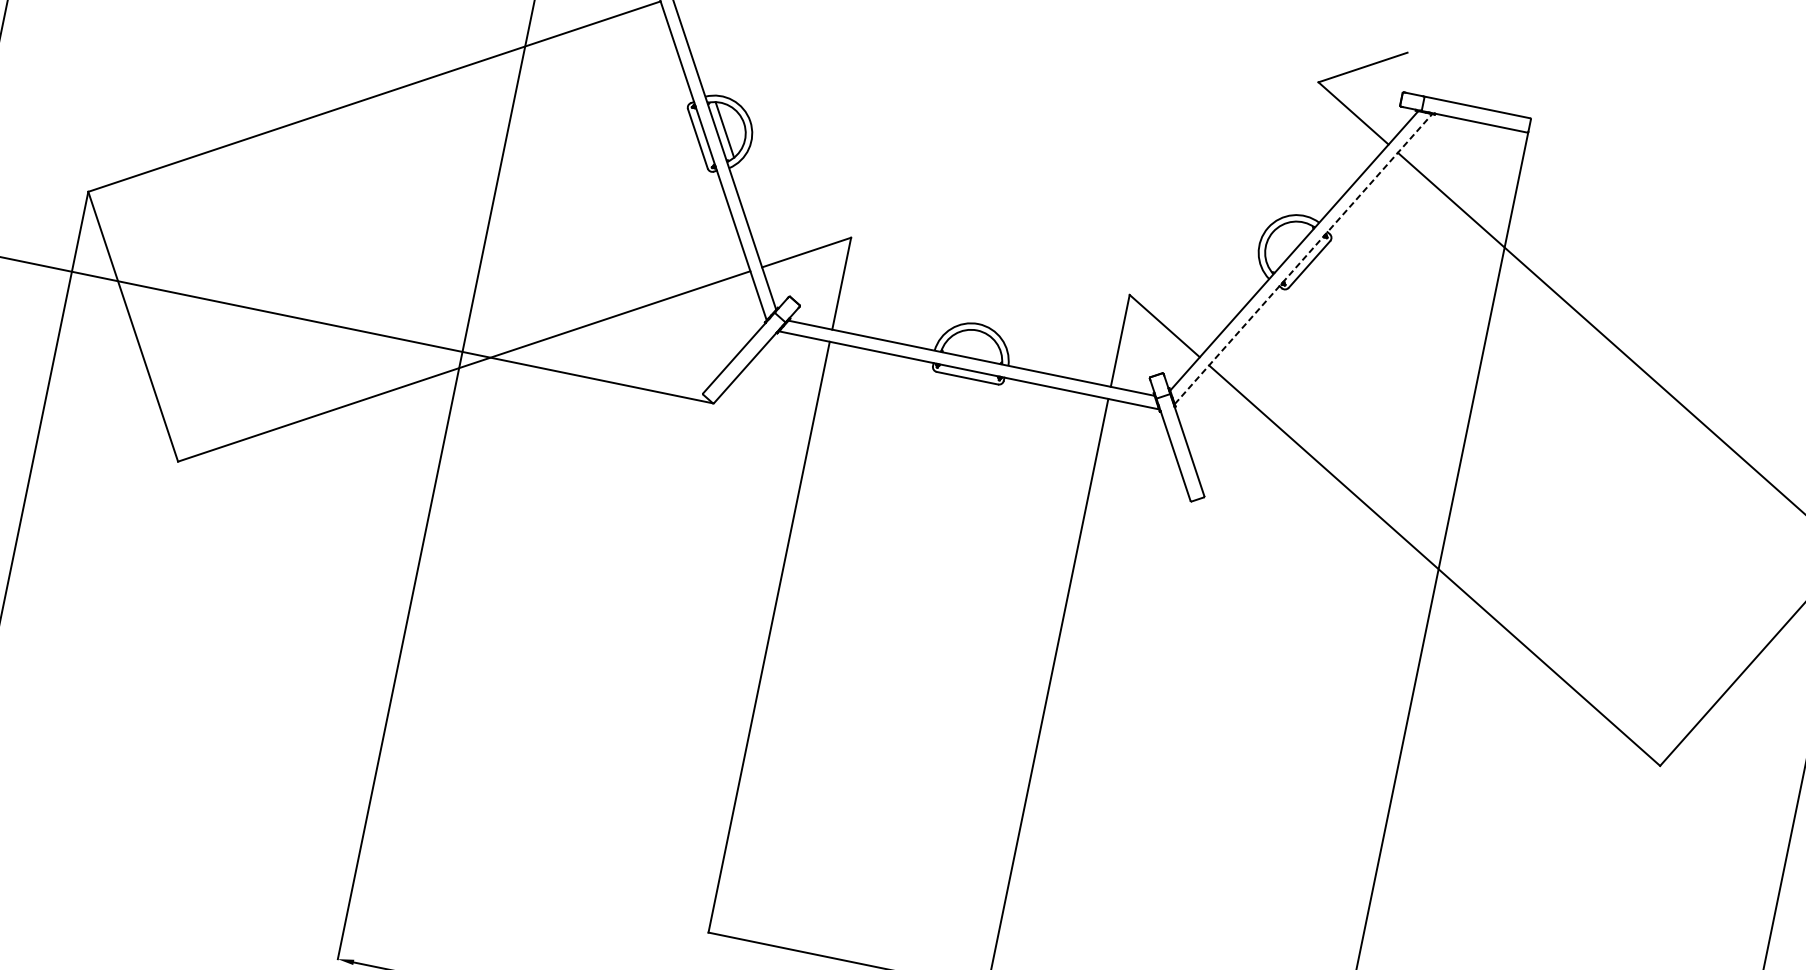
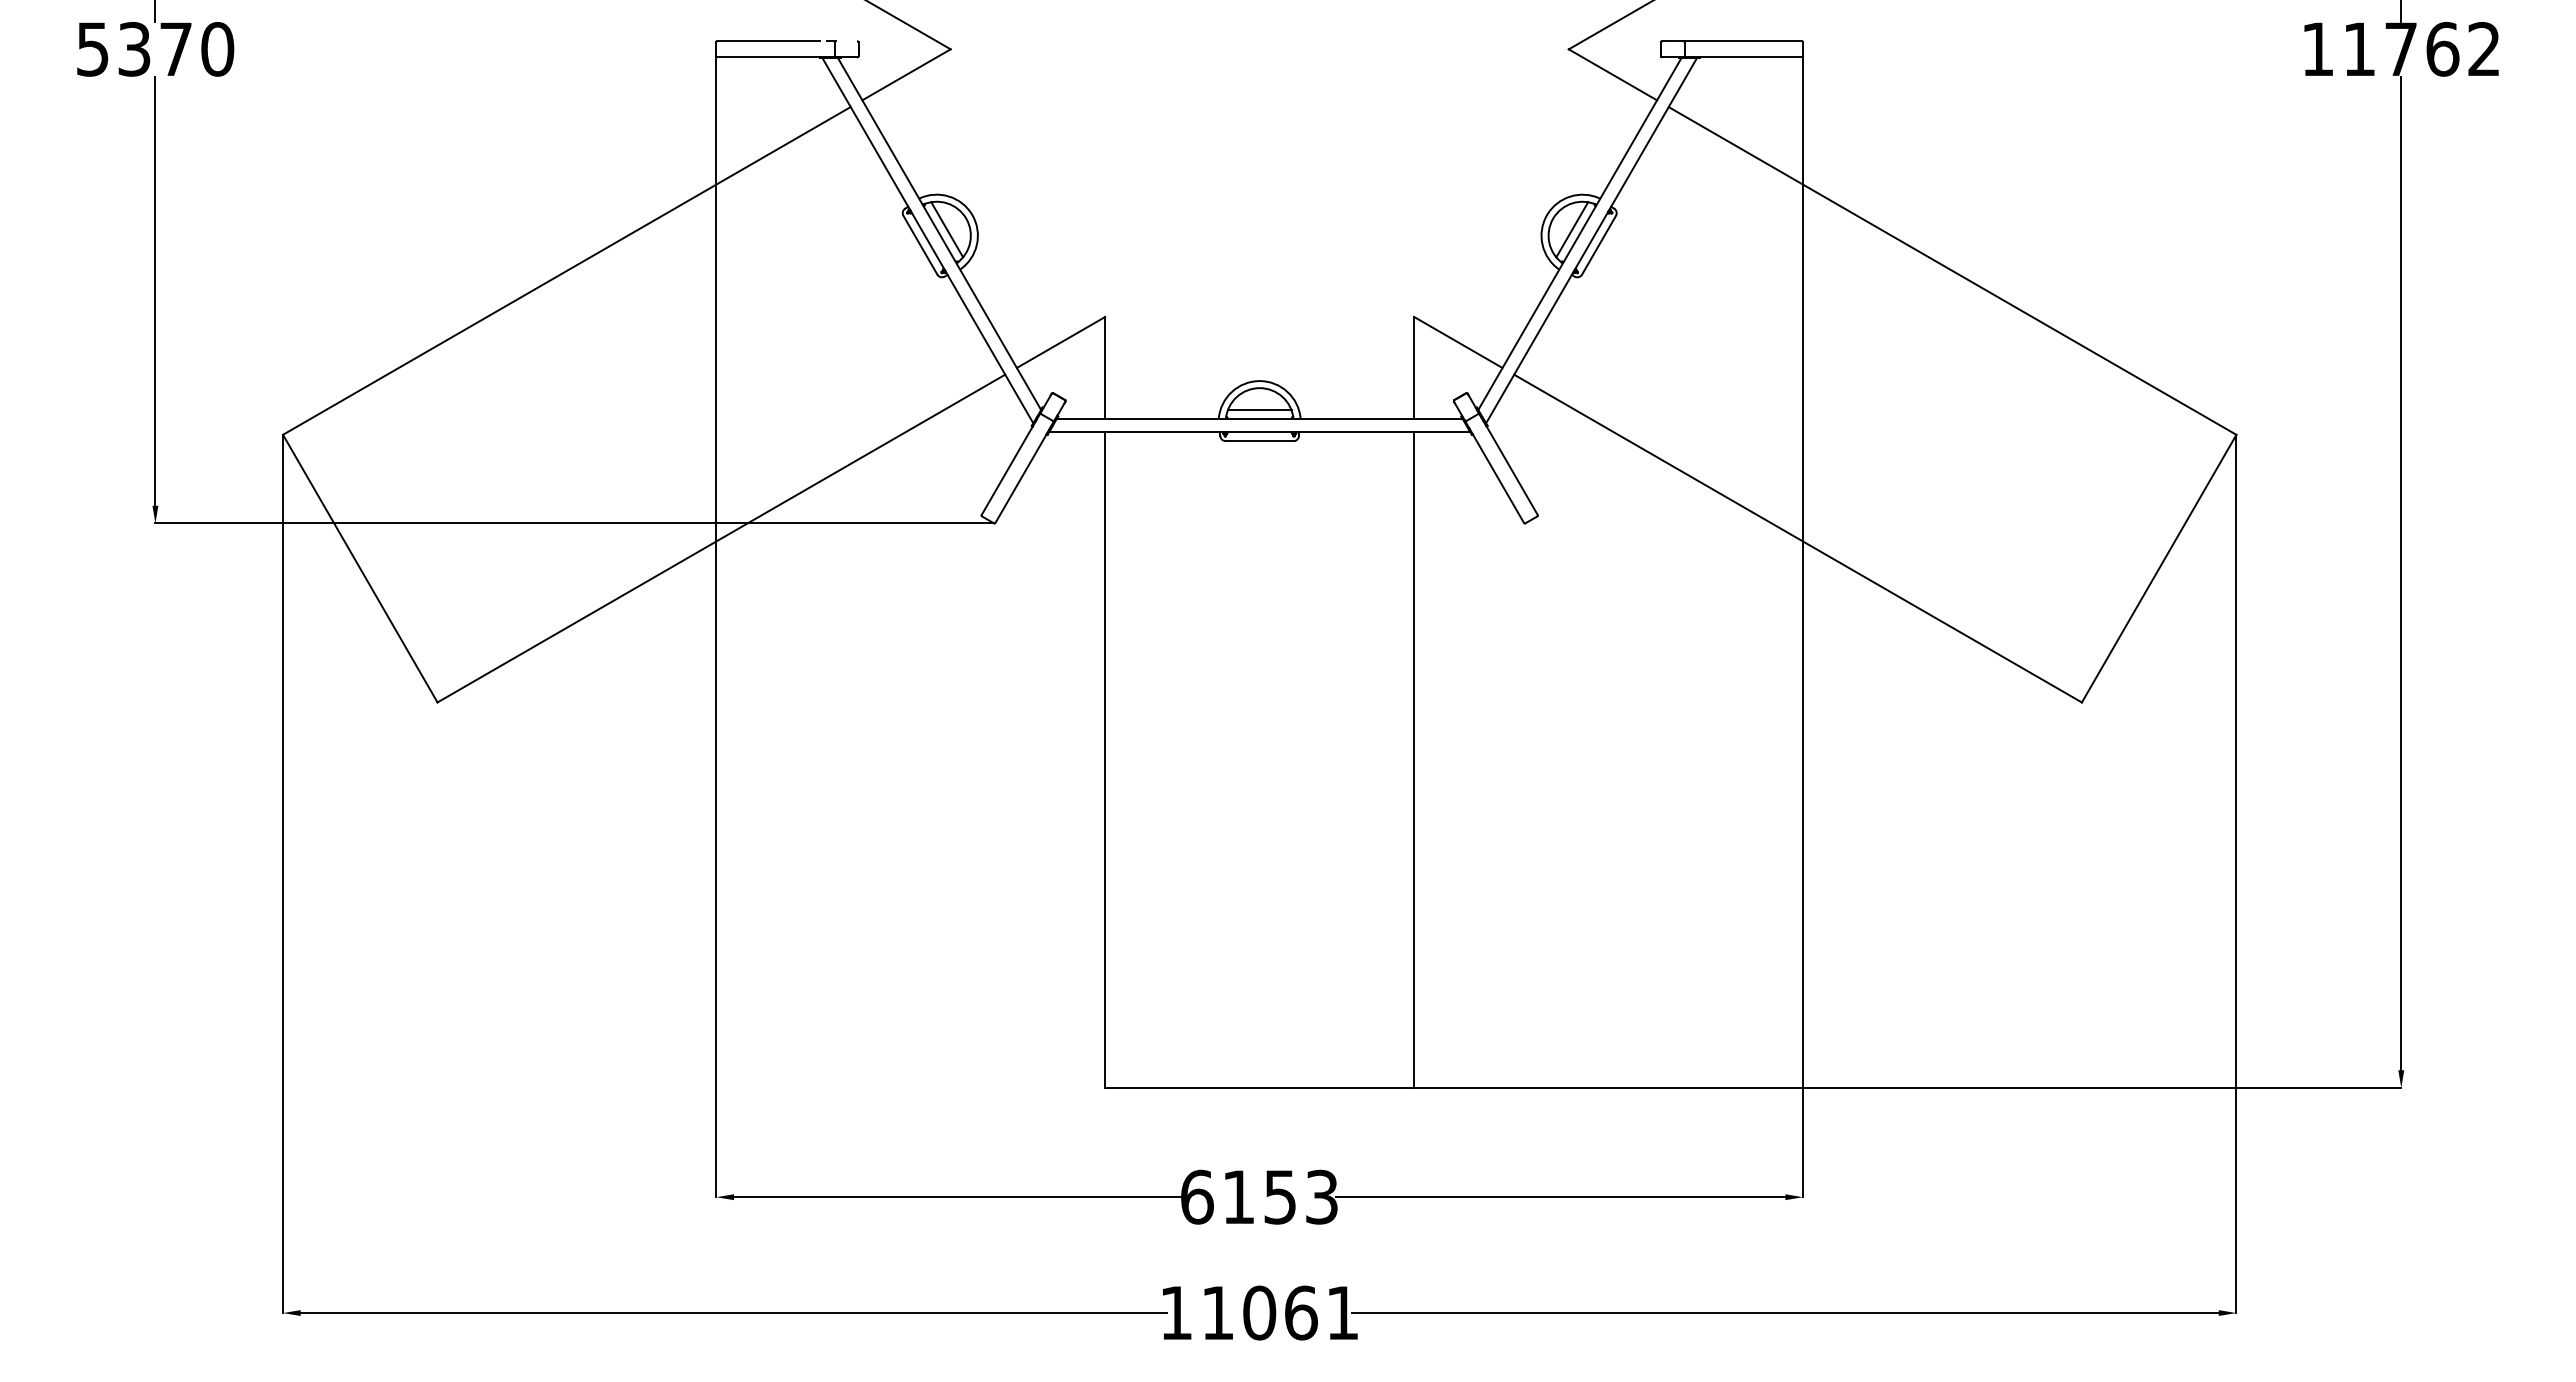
line: (1288, 245) -> (1572, 229), added
line: (1303, 258) -> (1591, 240), dashed -> solid
line: (972, 350) -> (1259, 410), added

